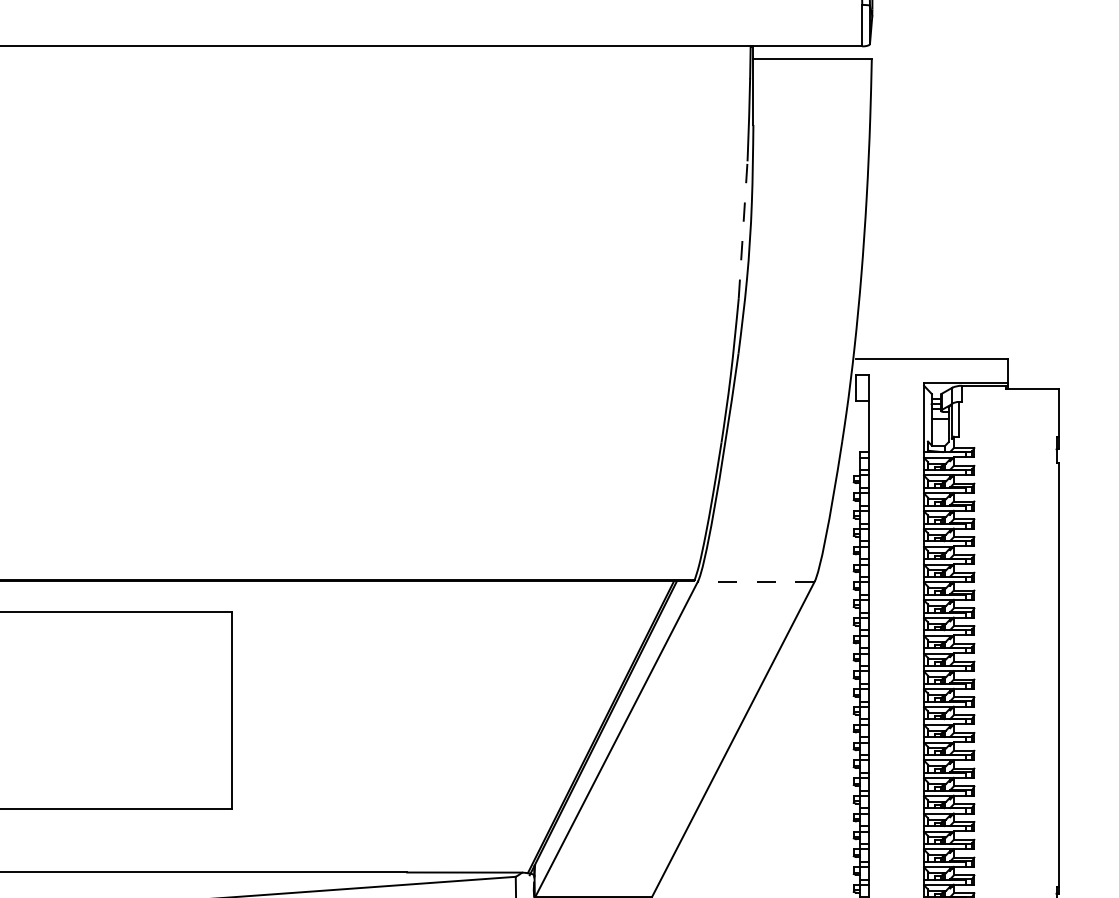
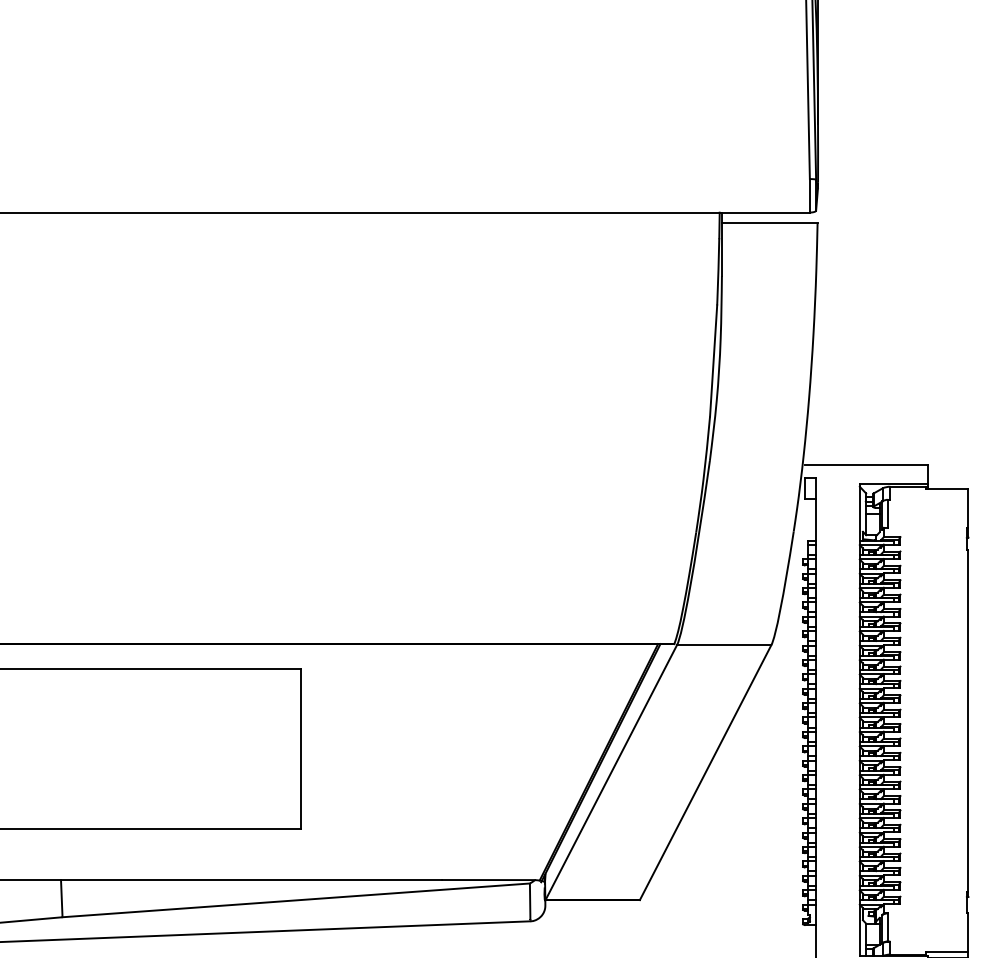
line: (742, 229) -> (713, 360), dashed -> solid
line: (755, 582) -> (723, 645), dashed -> solid

